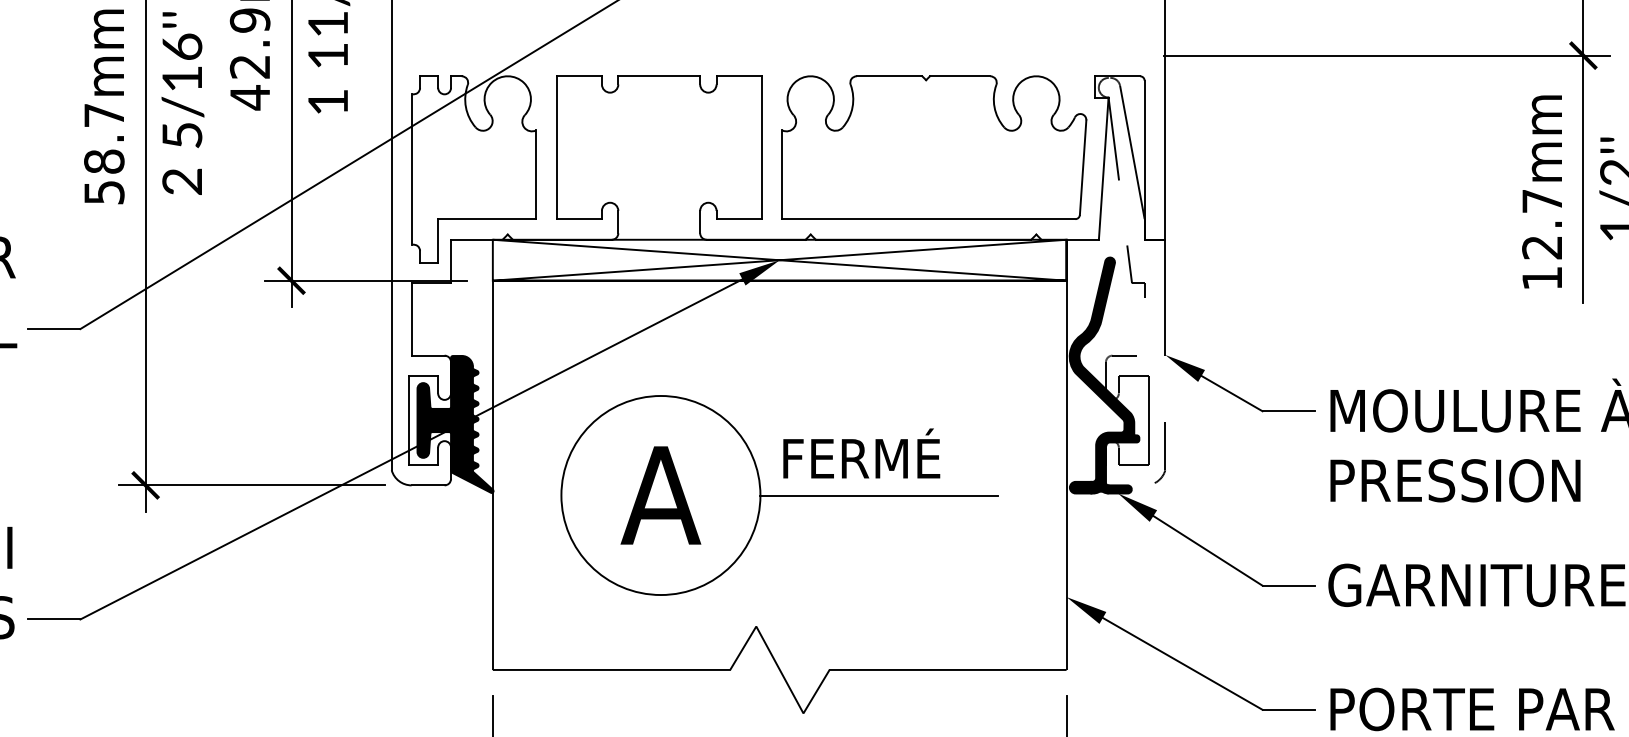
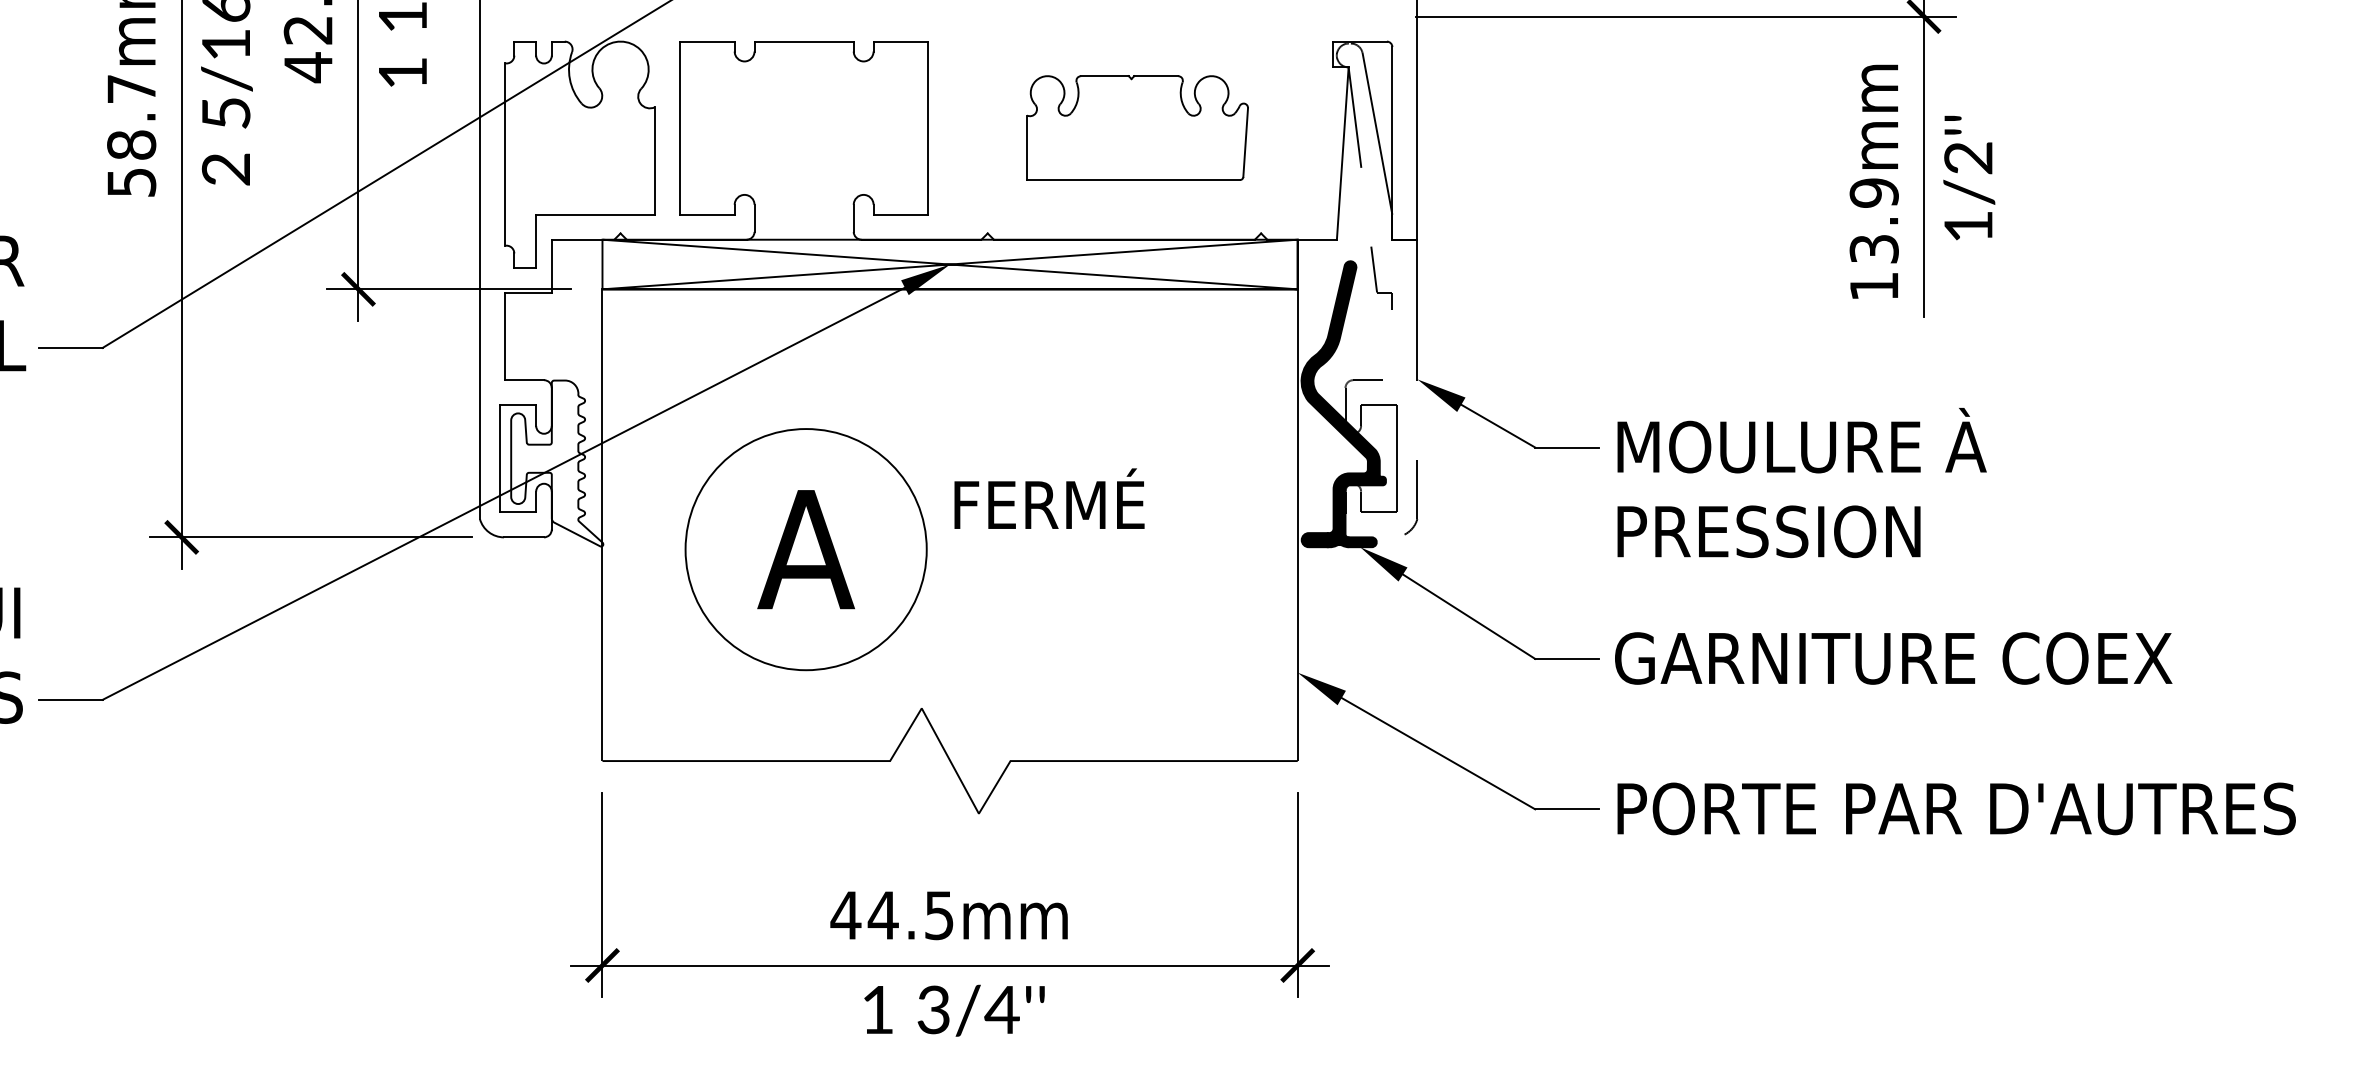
part: (934, 147) -> (1137, 127), size x0.6
text: (1541, 223) -> (1873, 220), 12.7mm -> 13.9mm
fill: (455, 424) -> (557, 463), removed
line: (879, 495) -> (1070, 549), removed

